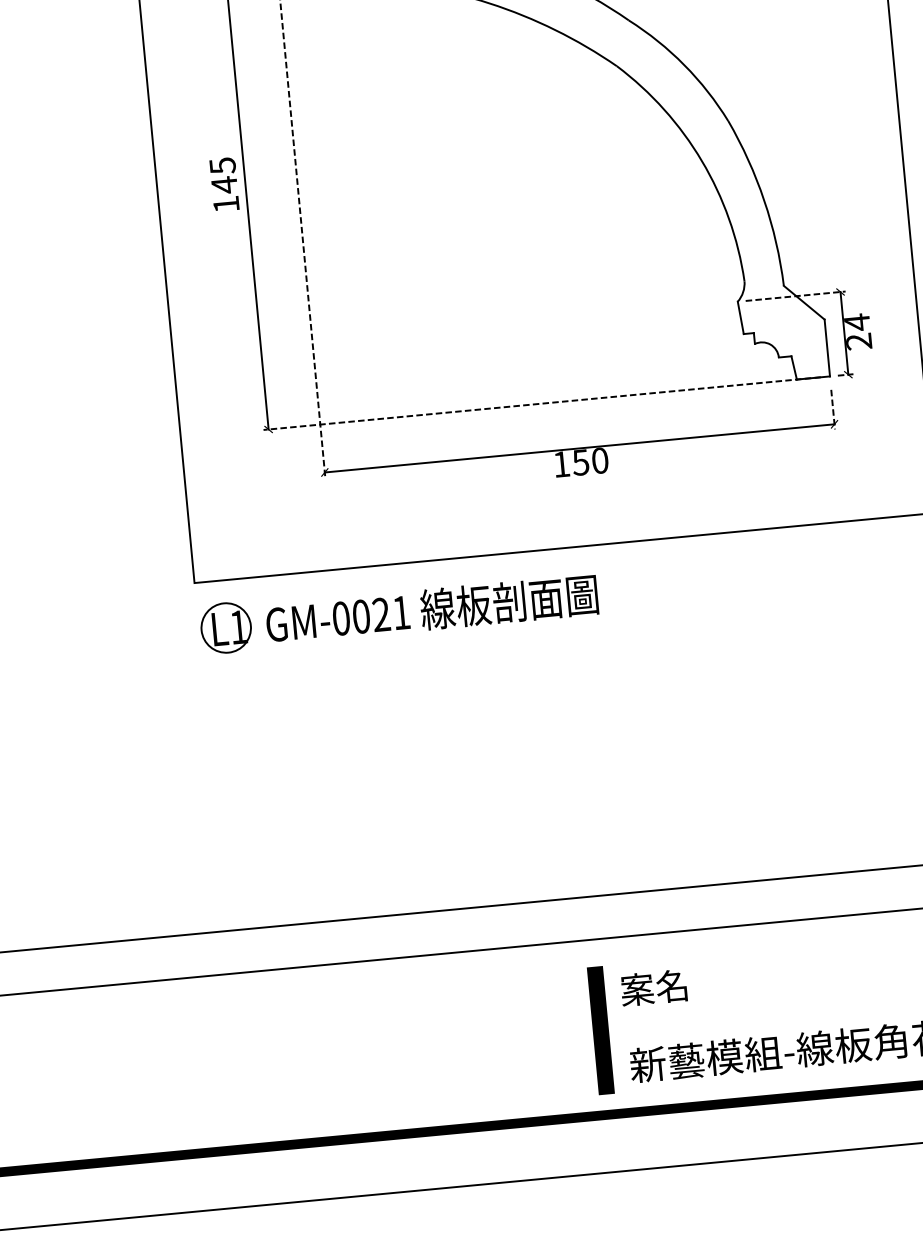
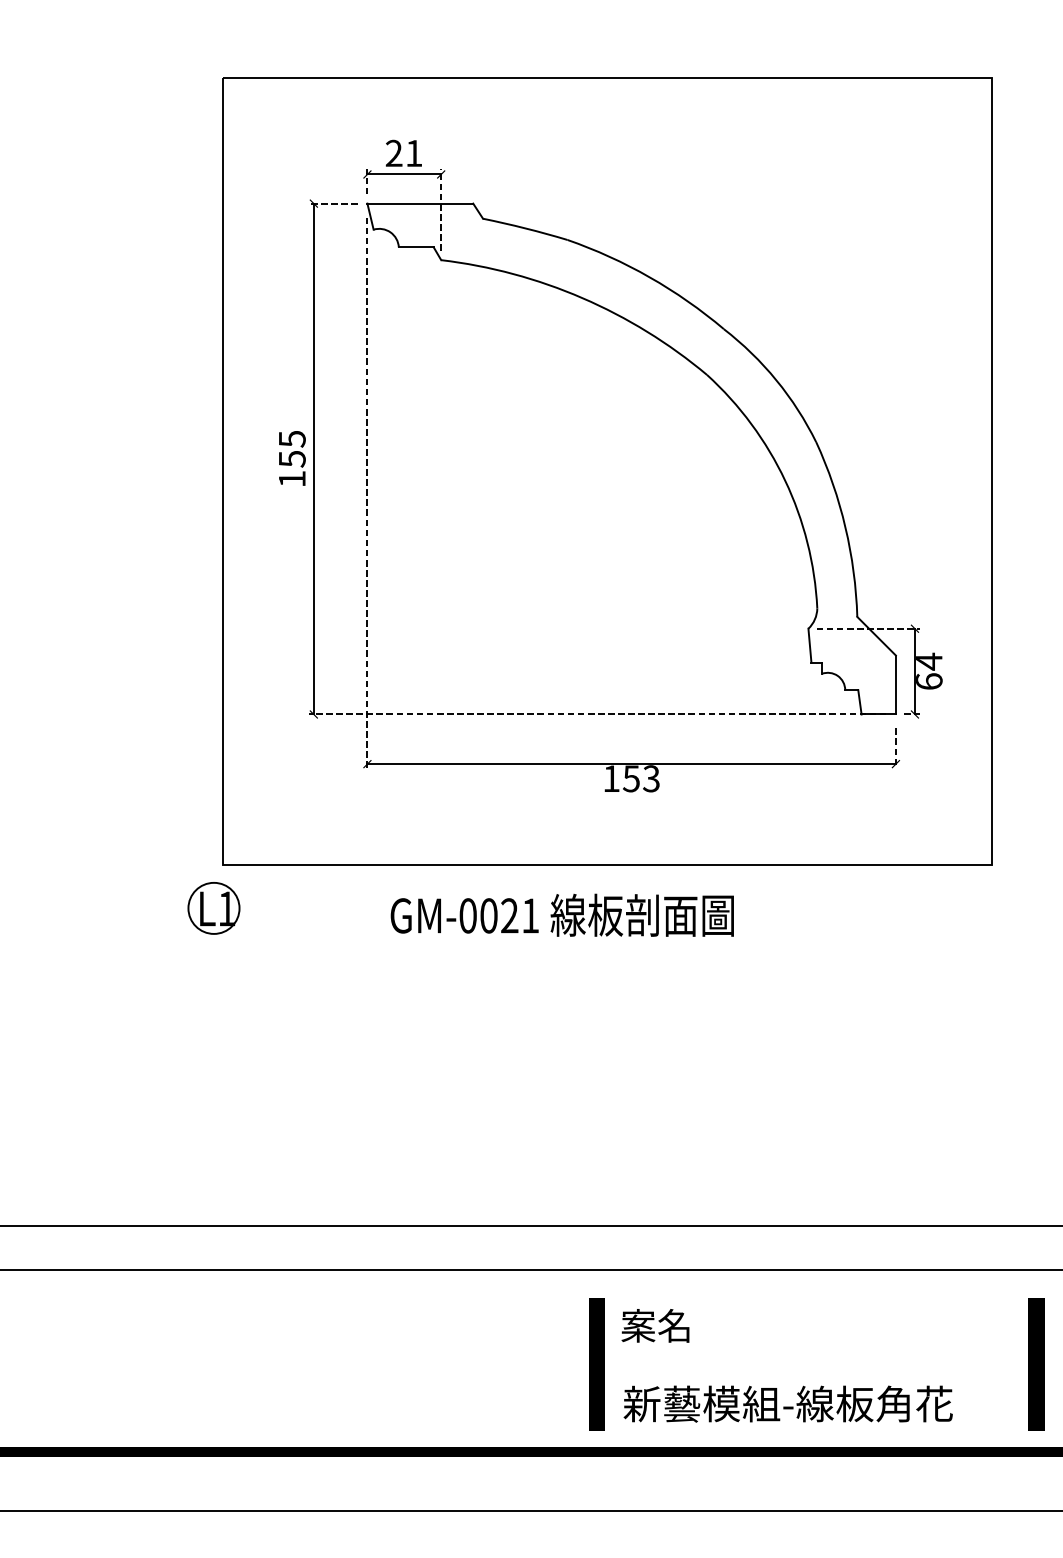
text: (224, 185) -> (292, 459), 145 -> 155
text: (859, 341) -> (929, 681), 24 -> 64
text: (600, 460) -> (651, 778), 150 -> 153
text: (431, 608) -> (561, 914), moved
part: (225, 628) -> (213, 908), moved

